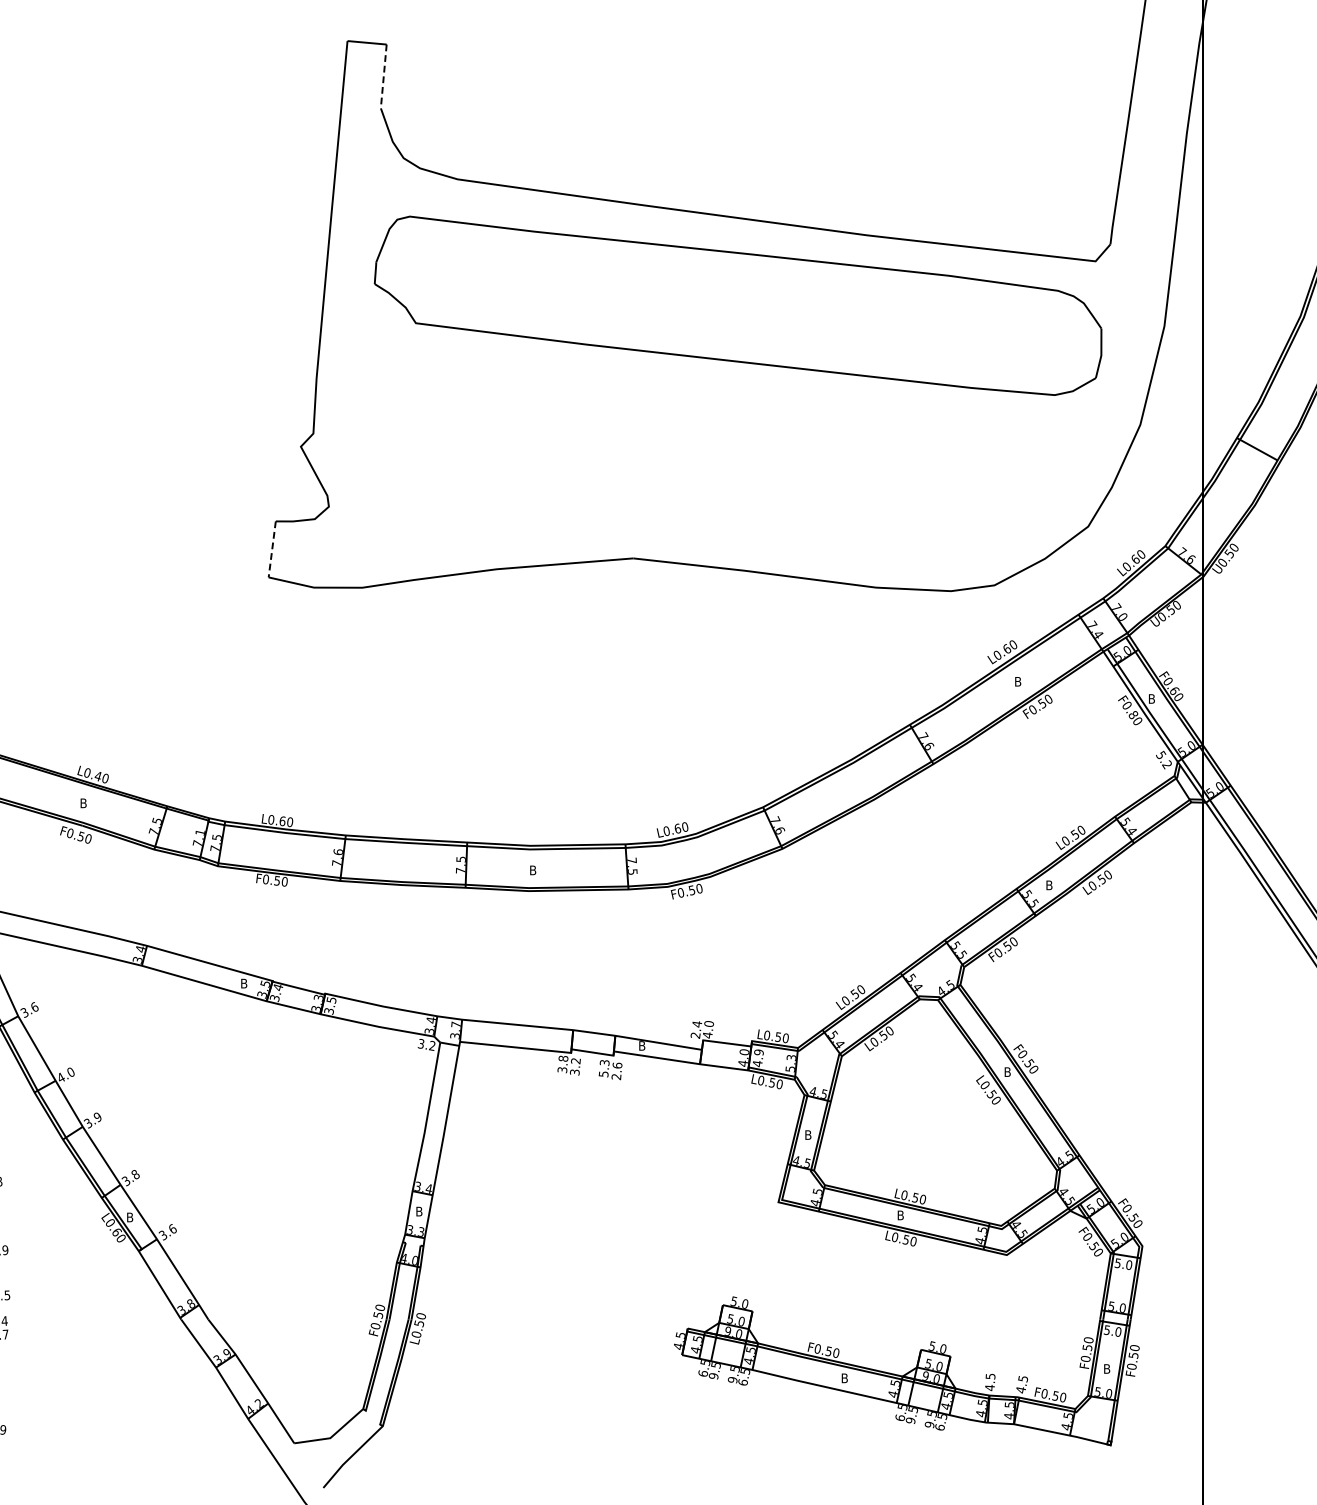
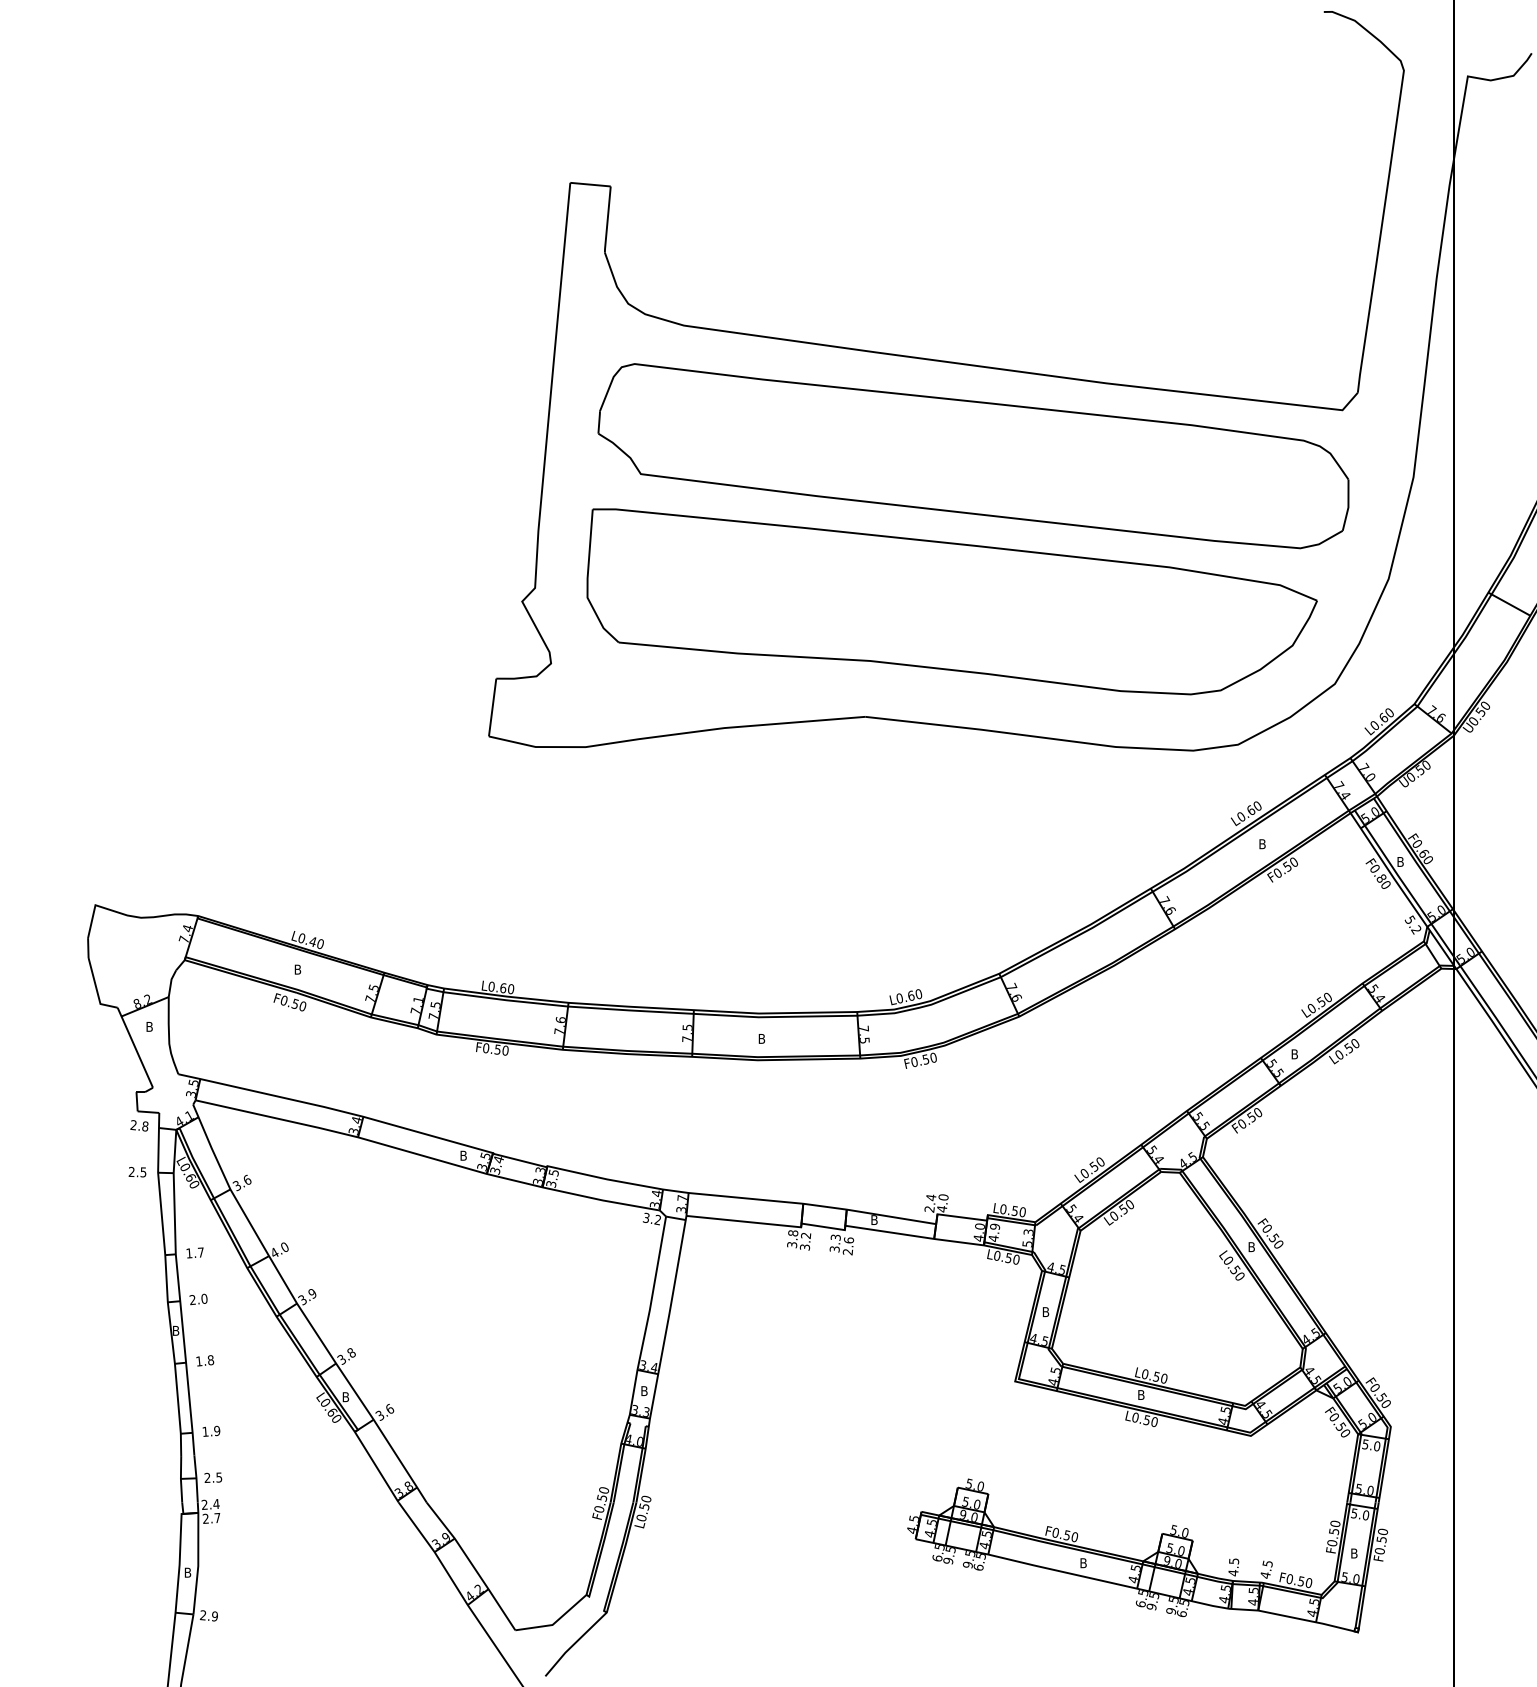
line: (383, 77) -> (607, 220), dashed -> solid
part: (716, 446) -> (951, 601), added
line: (272, 550) -> (492, 708), dashed -> solid
text: (602, 1073) -> (833, 1248), 5.3 -> 3.3

